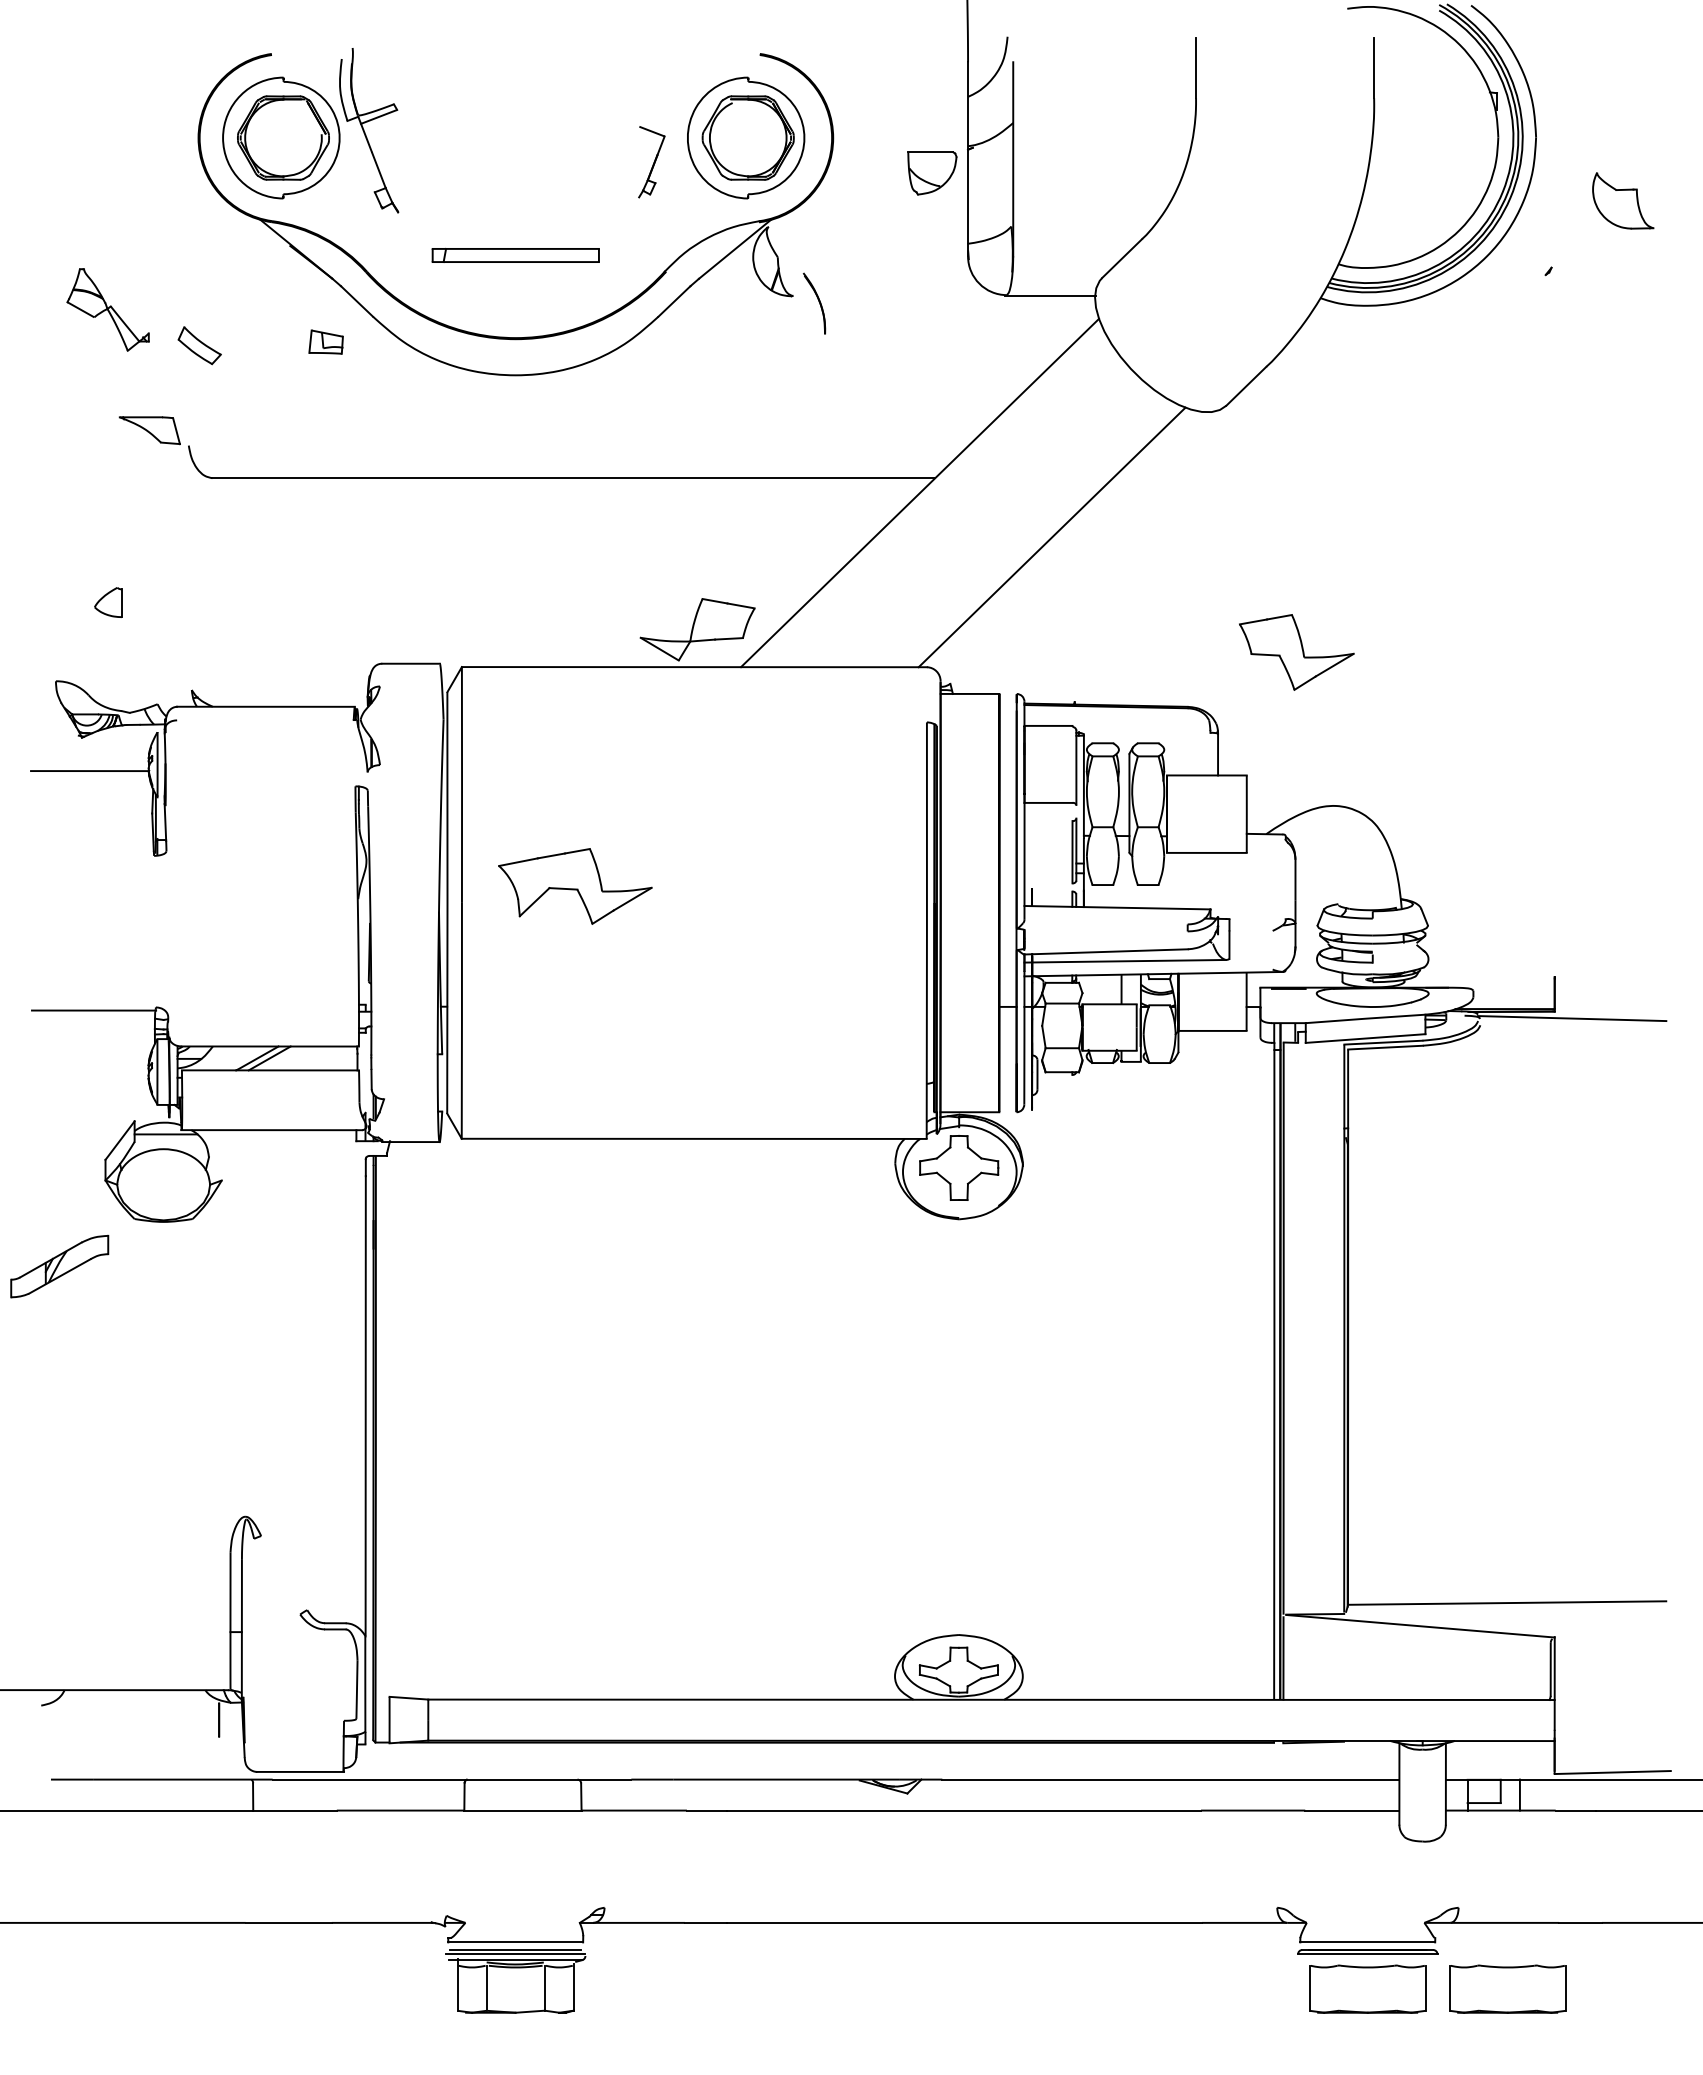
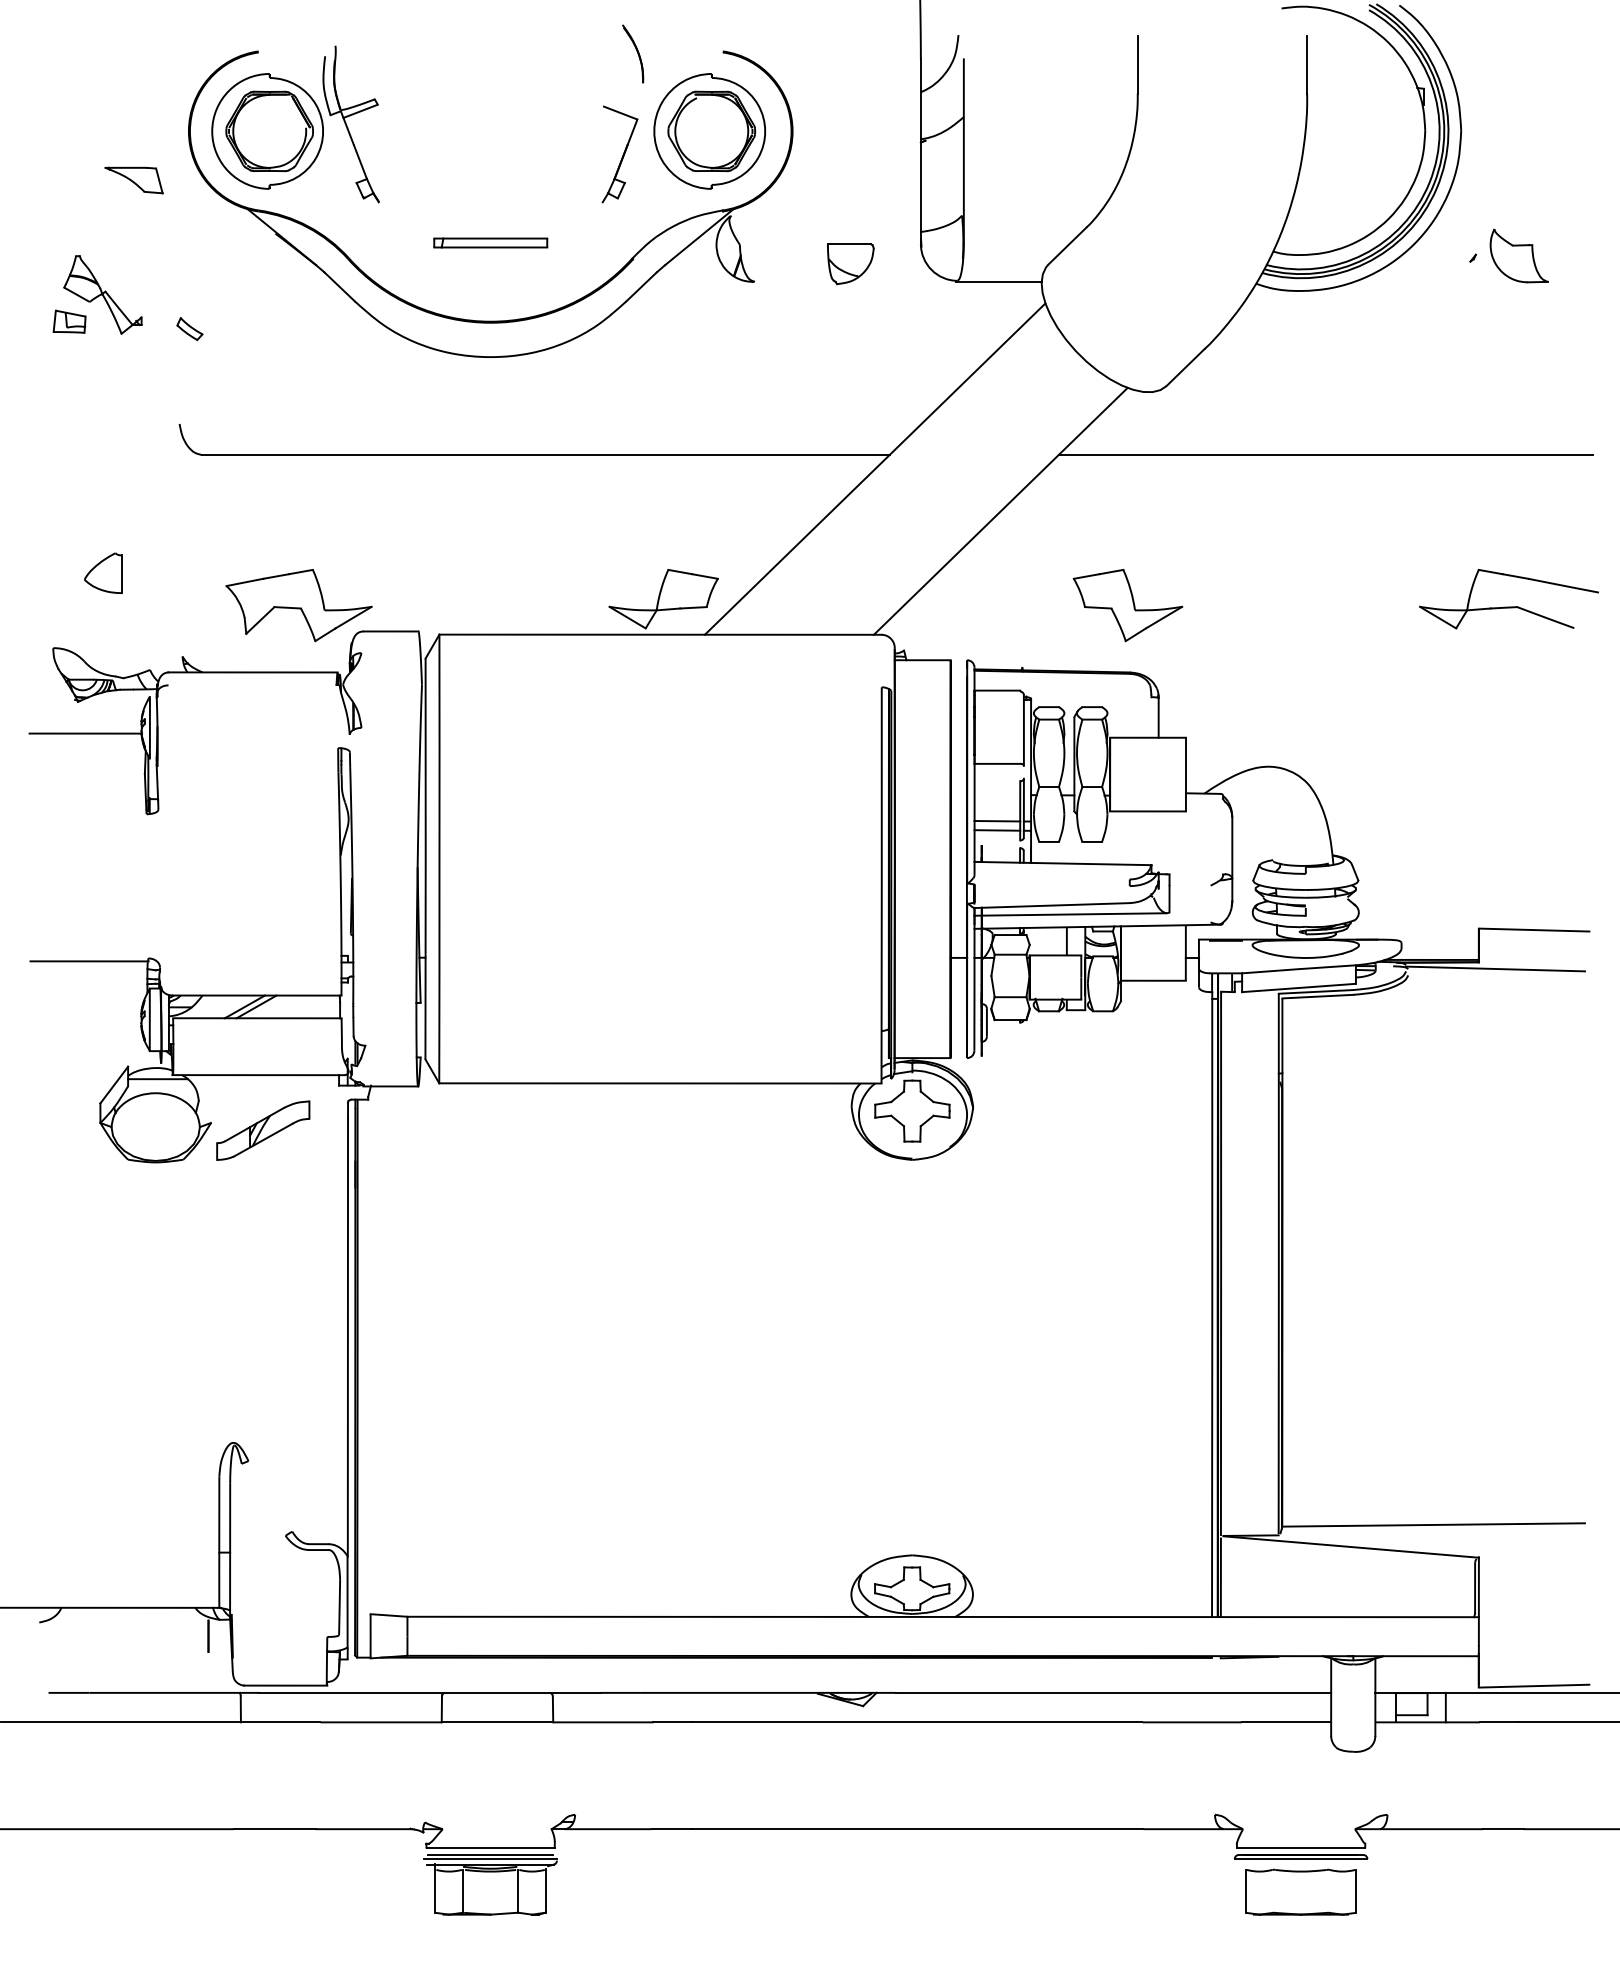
part: (651, 161) -> (619, 153), size x1.43
part: (932, 173) -> (850, 264), moved
part: (1623, 200) -> (1519, 255), moved
part: (515, 254) -> (490, 242), size x0.71
part: (814, 303) -> (633, 53), moved
part: (325, 341) -> (69, 321), moved
part: (199, 345) -> (189, 328), size x0.62
part: (149, 430) -> (133, 180), moved
line: (1393, 478) -> (1325, 455), added
part: (108, 602) -> (103, 573), size x1.43
part: (1585, 637) -> (1508, 606), added
part: (1296, 652) -> (1127, 605), moved
line: (1048, 863) -> (997, 821), added
line: (1048, 872) -> (997, 830), added
part: (575, 886) -> (299, 605), moved
line: (1612, 977) -> (1533, 929), added
part: (59, 1266) -> (263, 1130), moved
part: (1507, 1988) -> (1433, 1891), removed

